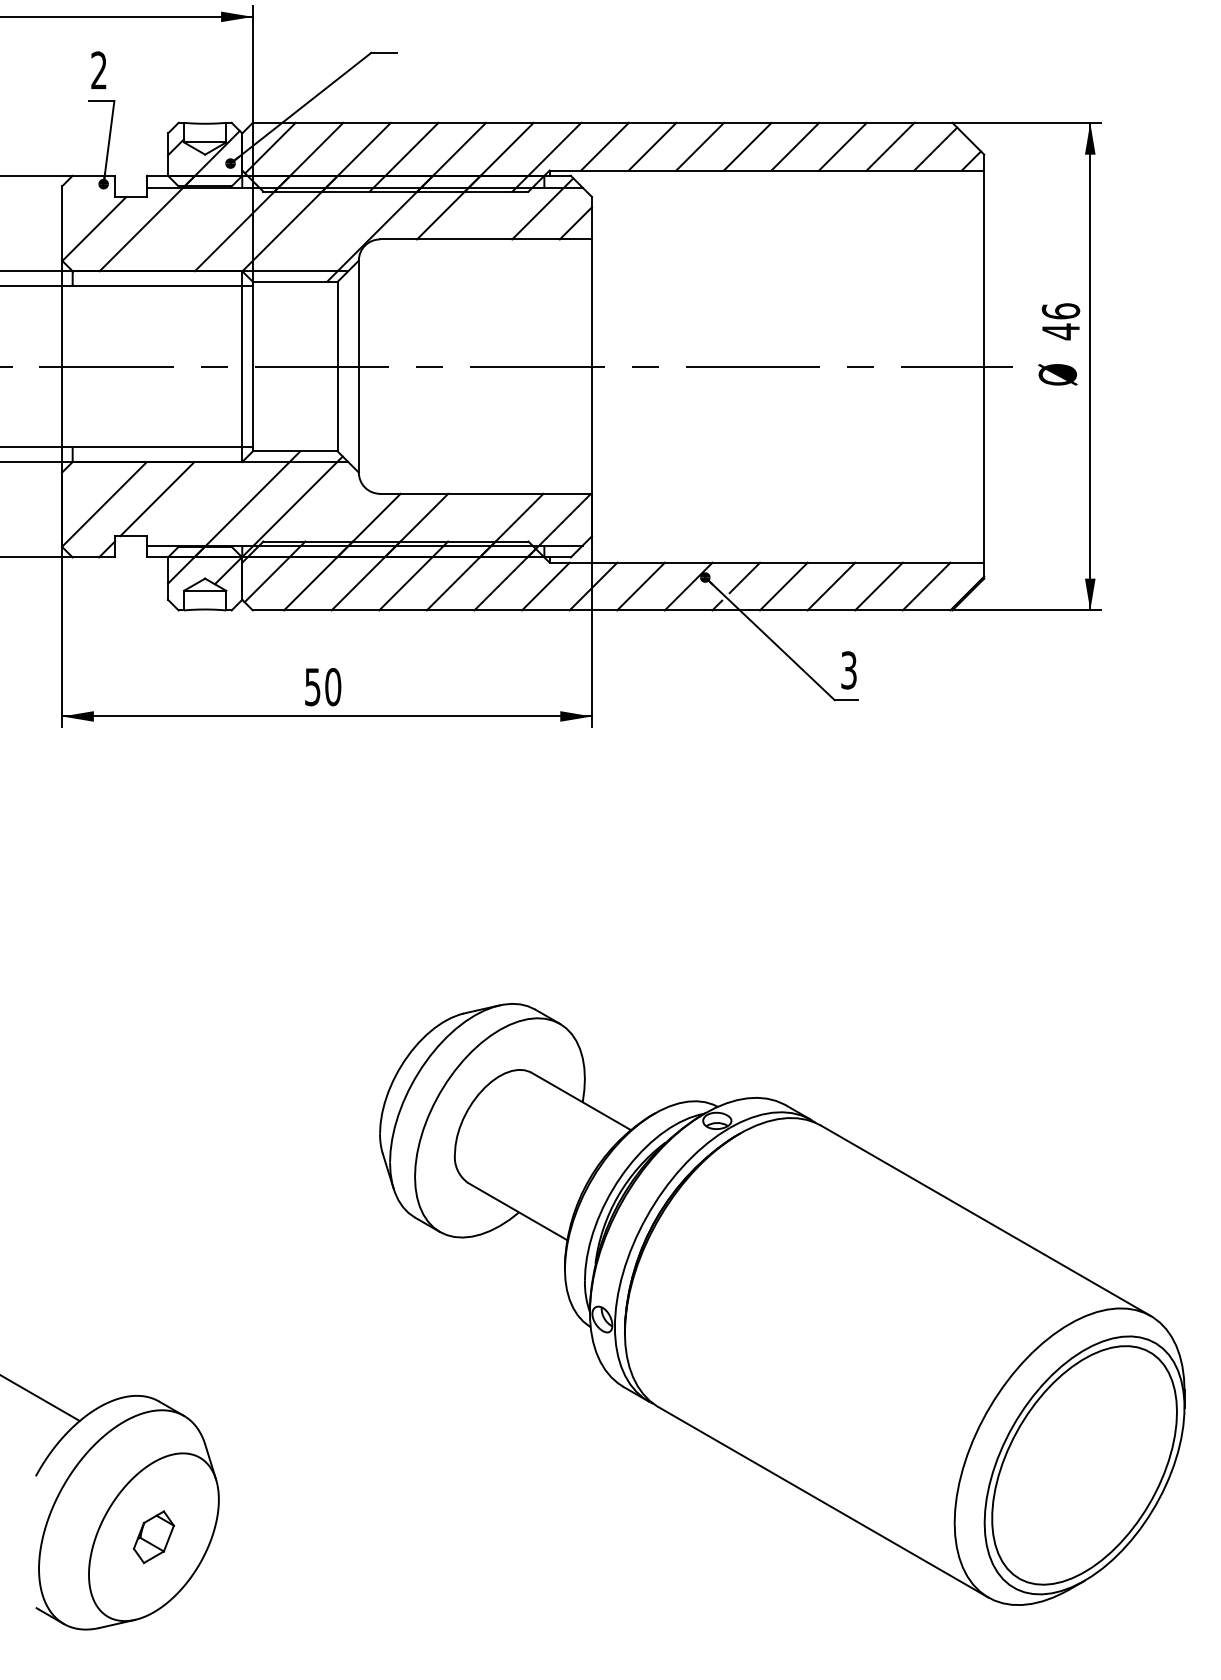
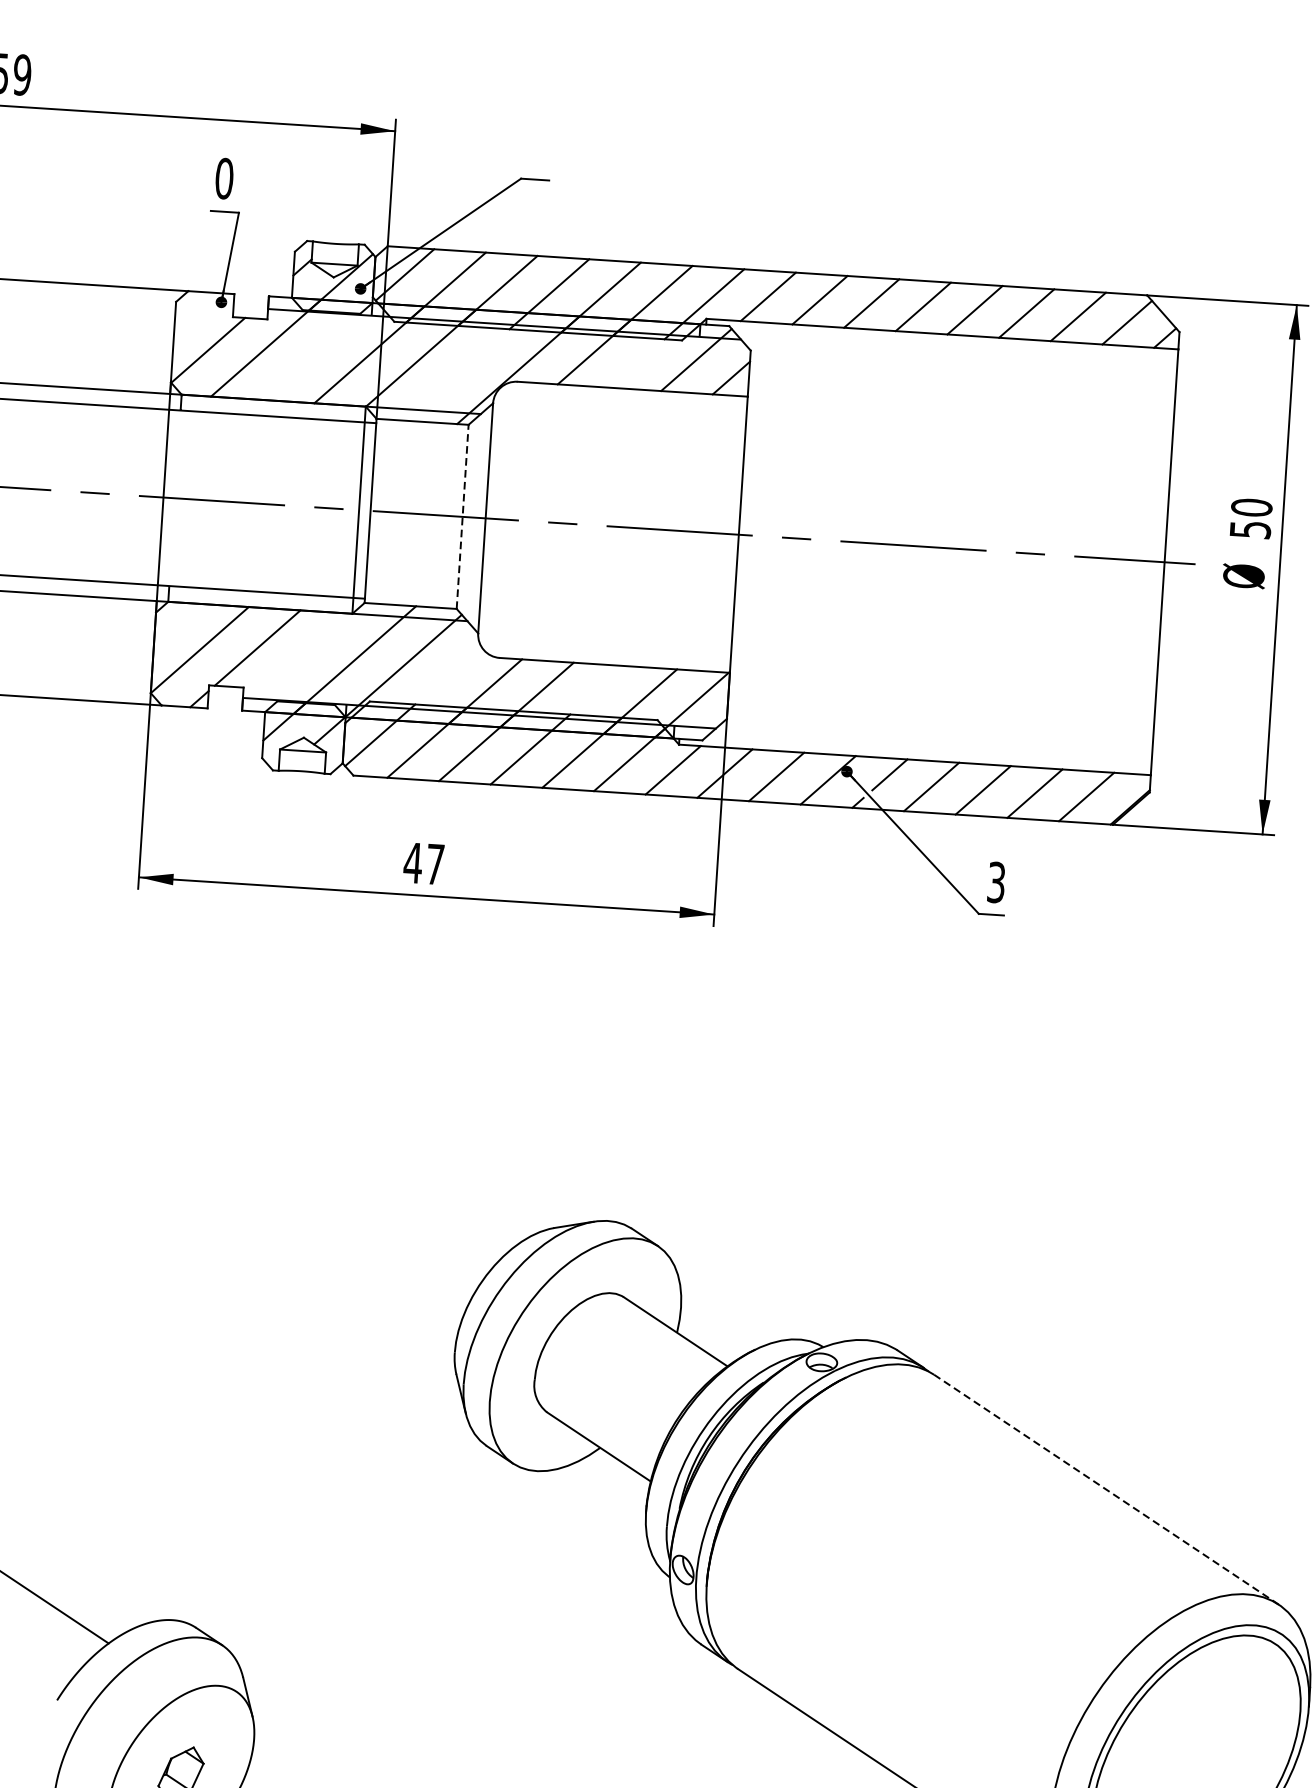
text: (99, 70) -> (224, 178), 2 -> 0
text: (1060, 321) -> (1250, 518), 46 -> 50
line: (337, 366) -> (462, 516), solid -> dashed
text: (322, 687) -> (423, 864), 50 -> 47
line: (985, 1220) -> (1106, 1489), solid -> dashed

